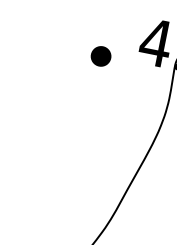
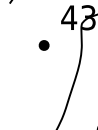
part: (99, 56) -> (43, 45), moved

